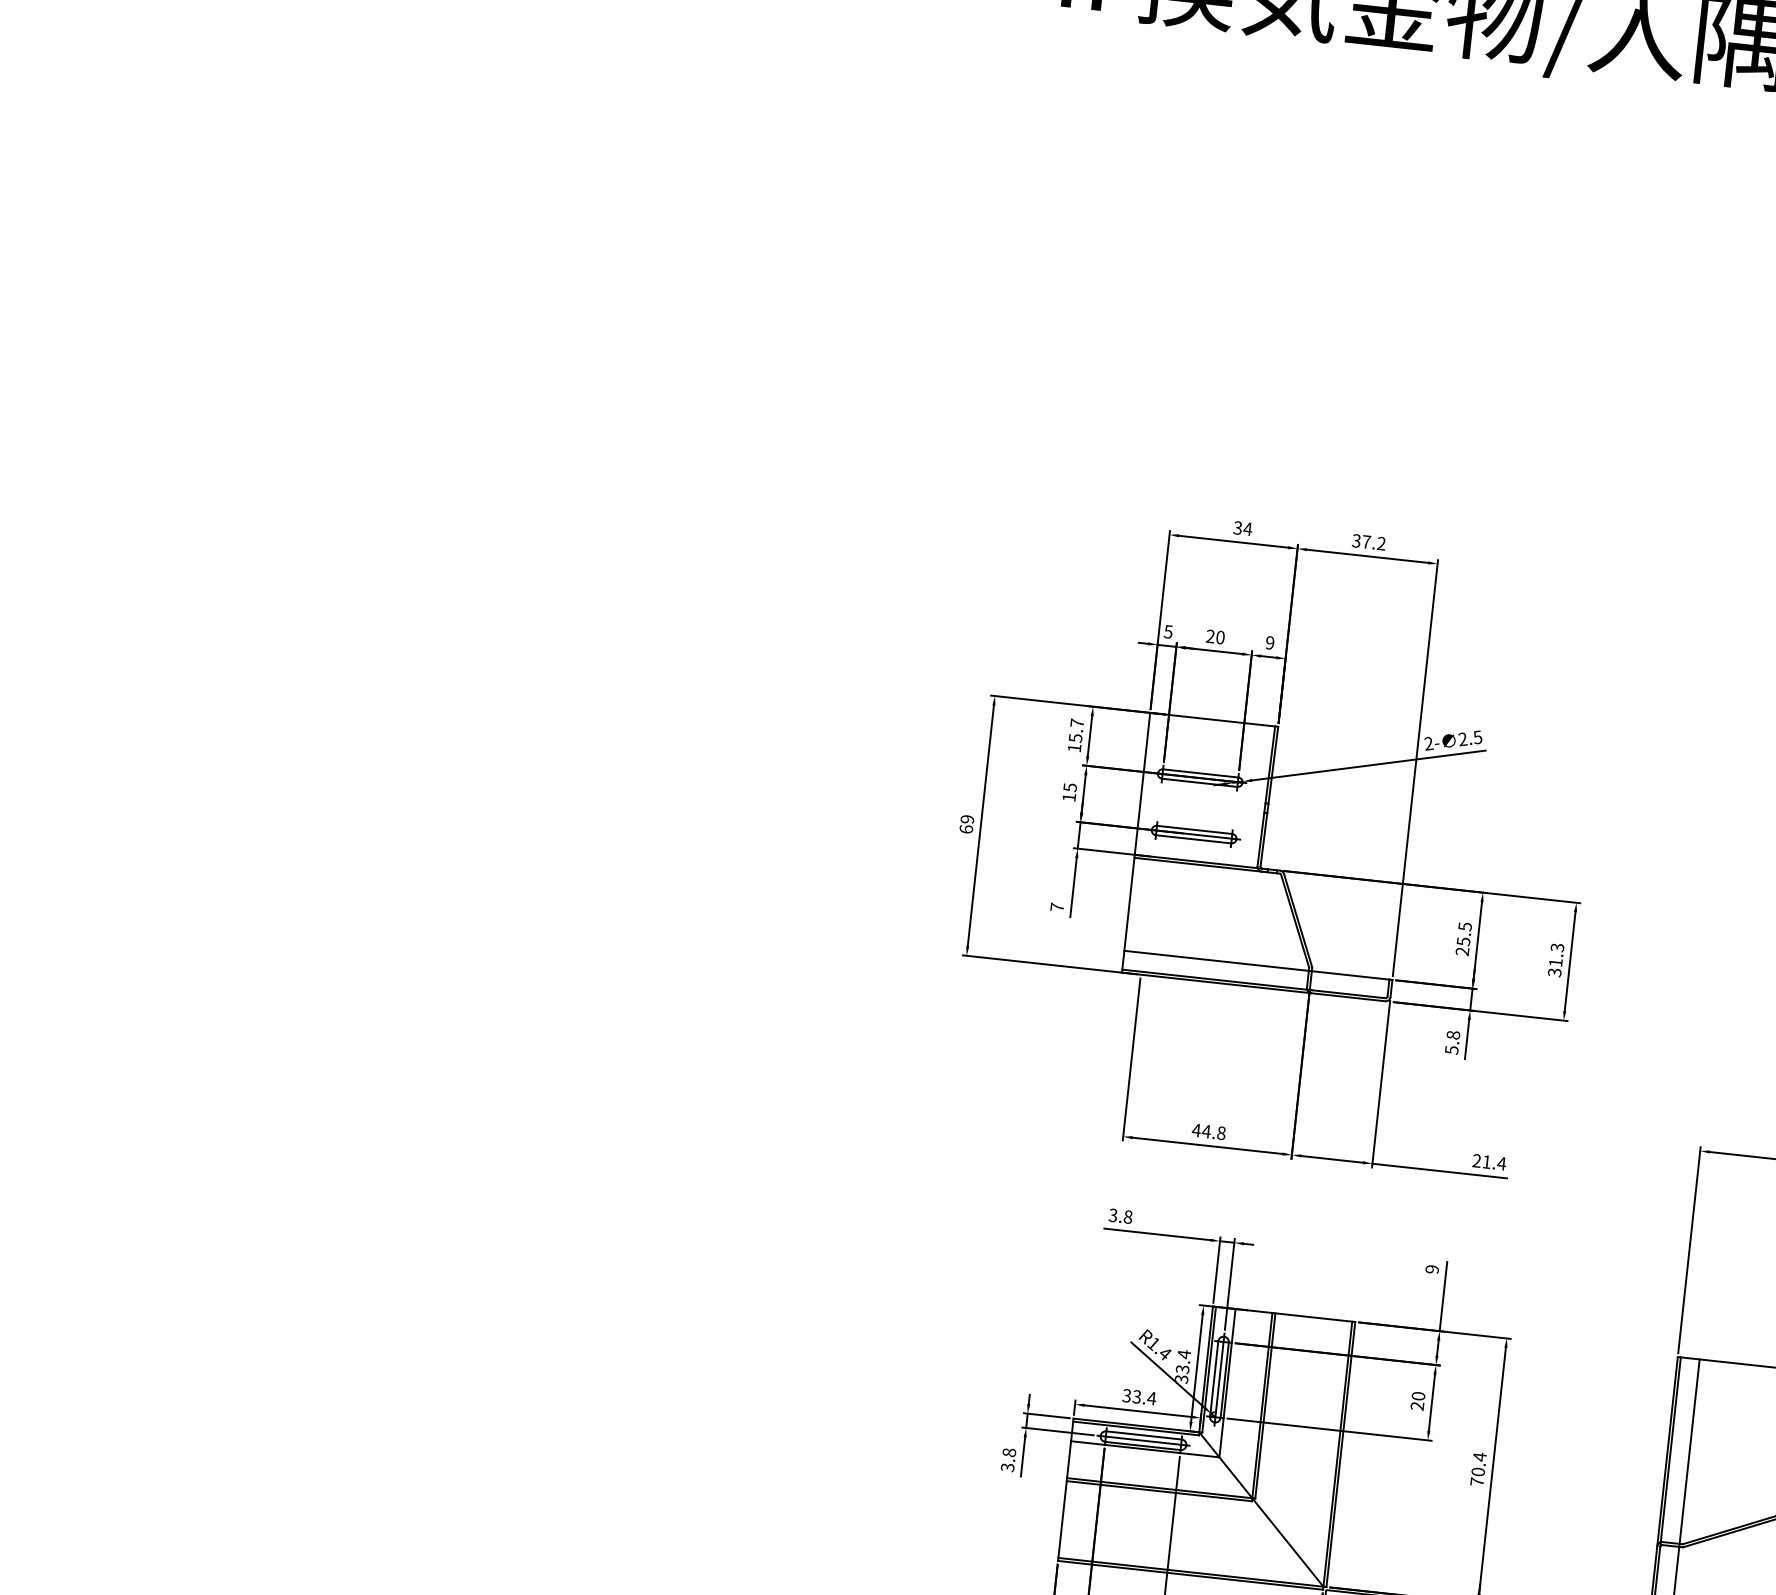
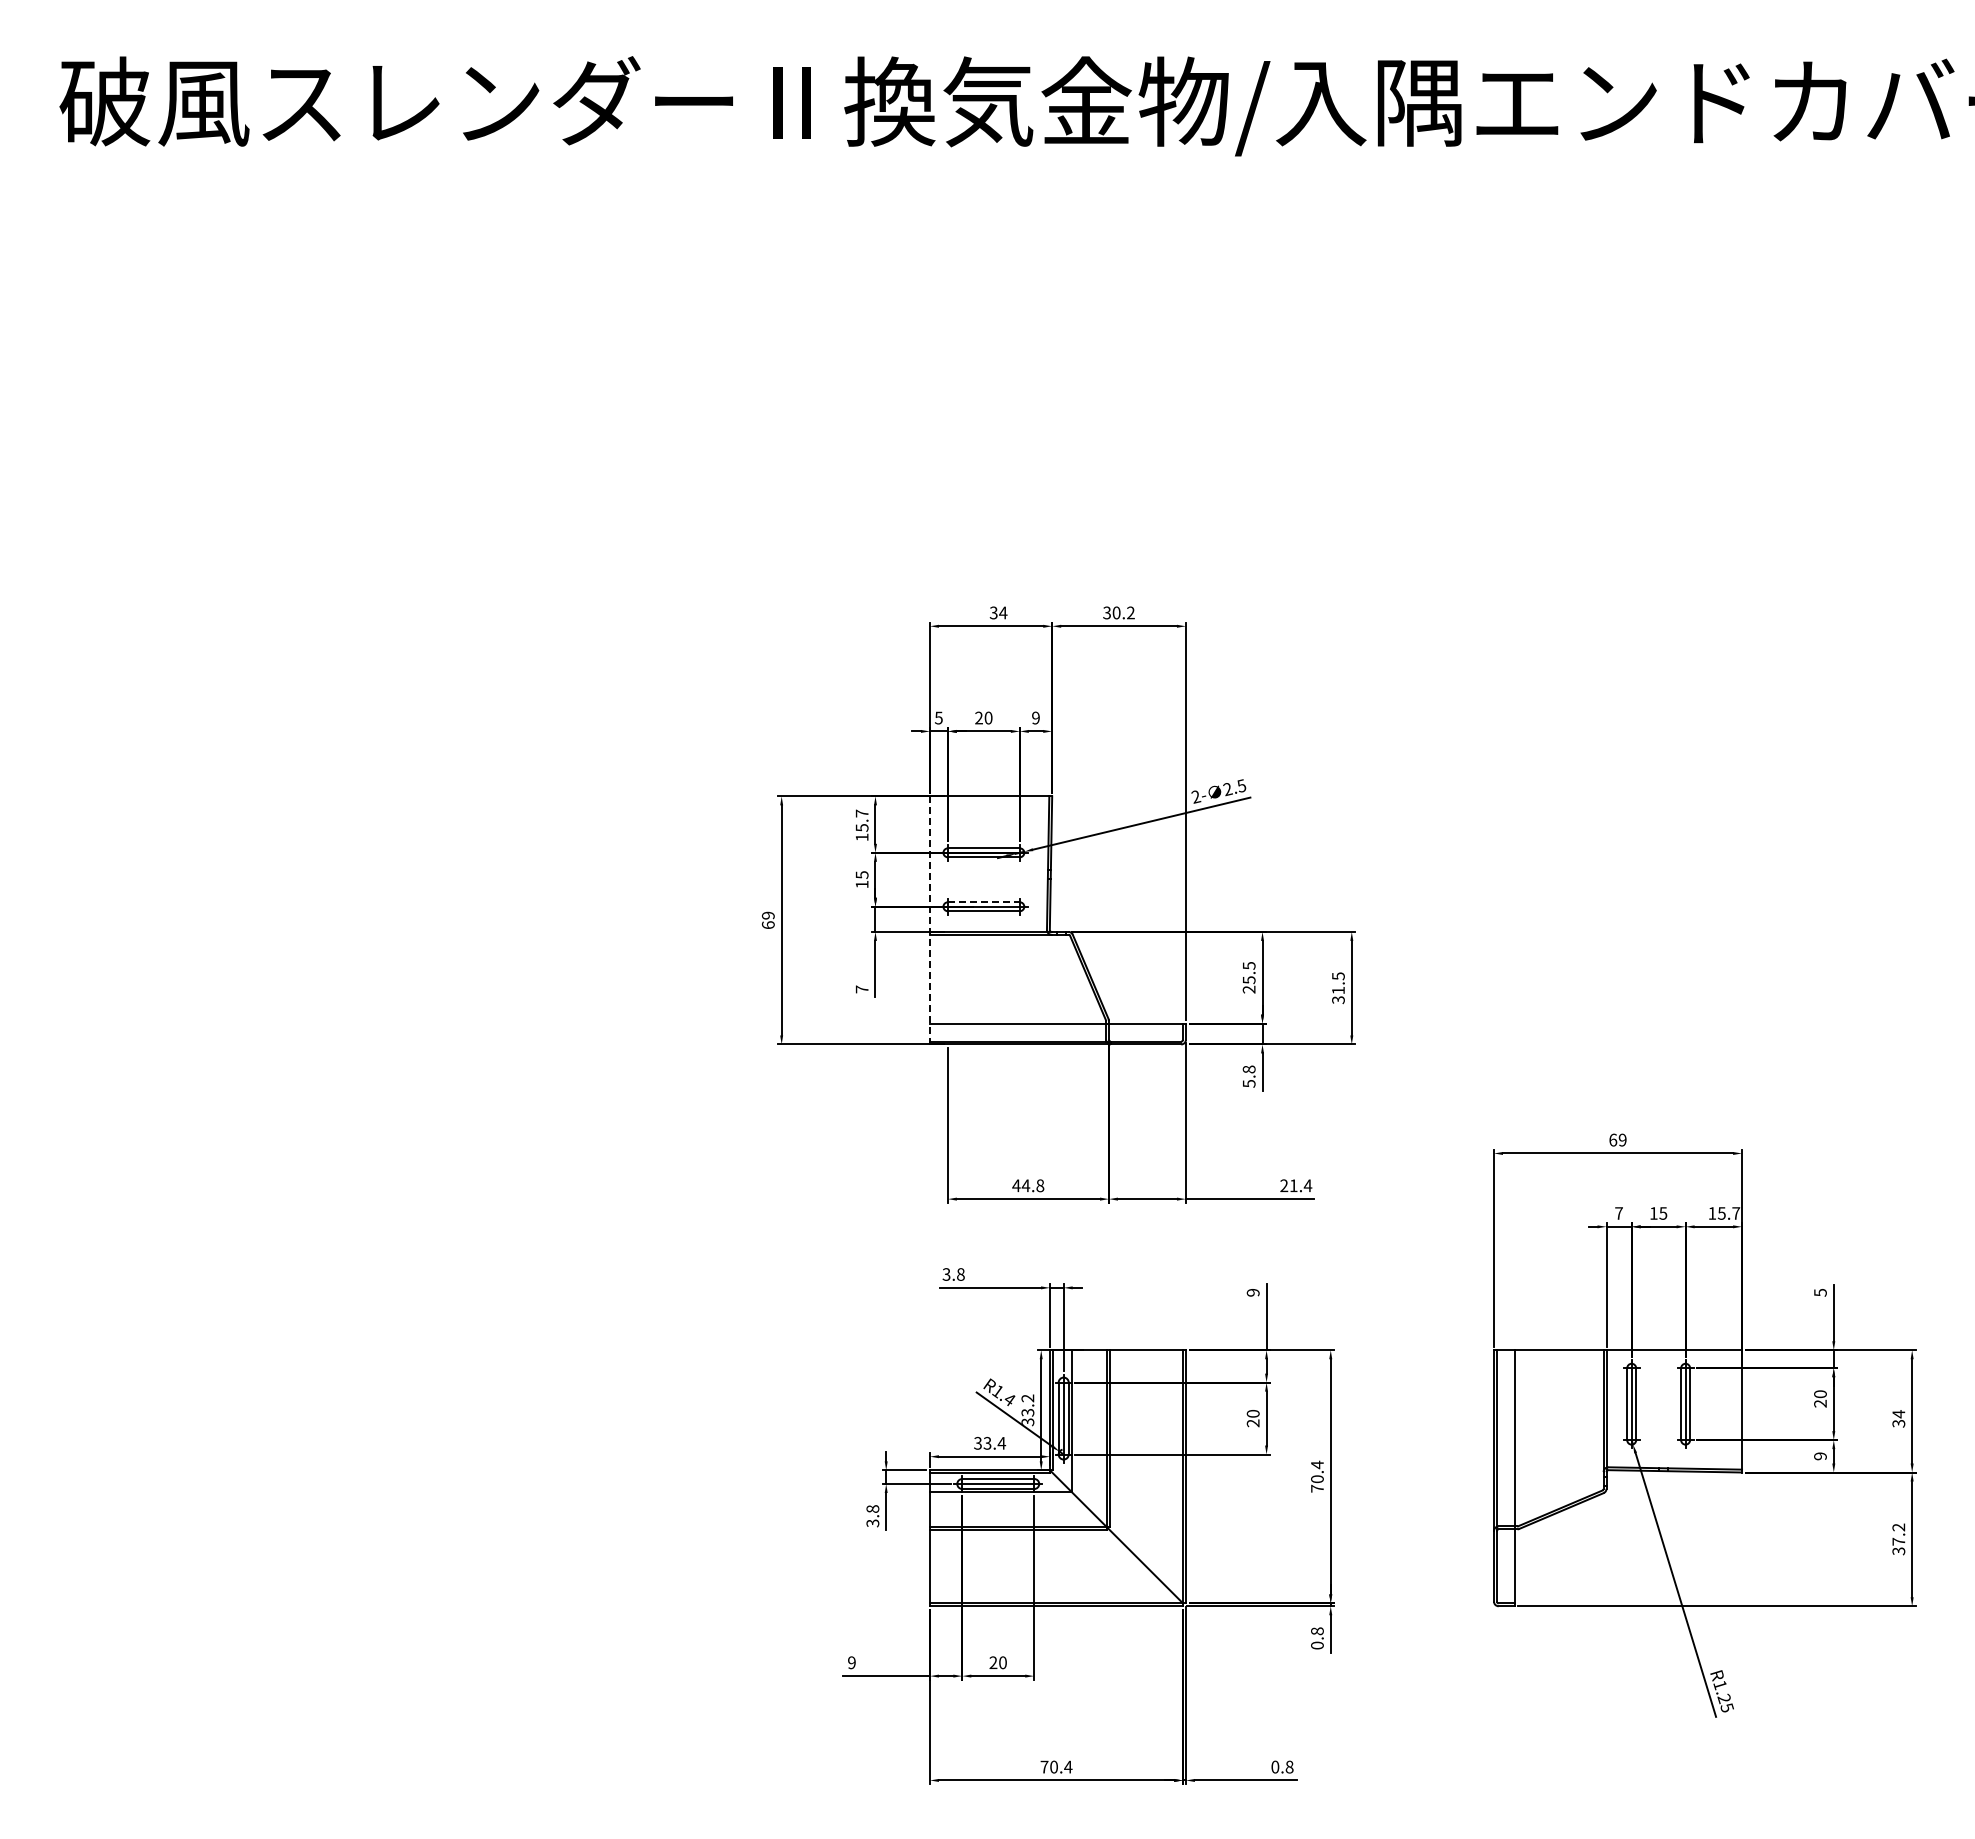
text: (1366, 541) -> (1116, 612), 37.2 -> 30.2
line: (1194, 830) -> (983, 902), solid -> dashed
line: (1135, 842) -> (929, 920), solid -> dashed
text: (1557, 946) -> (1338, 975), 31.3 -> 31.5
text: (1183, 1354) -> (1027, 1398), 33.4 -> 33.2

